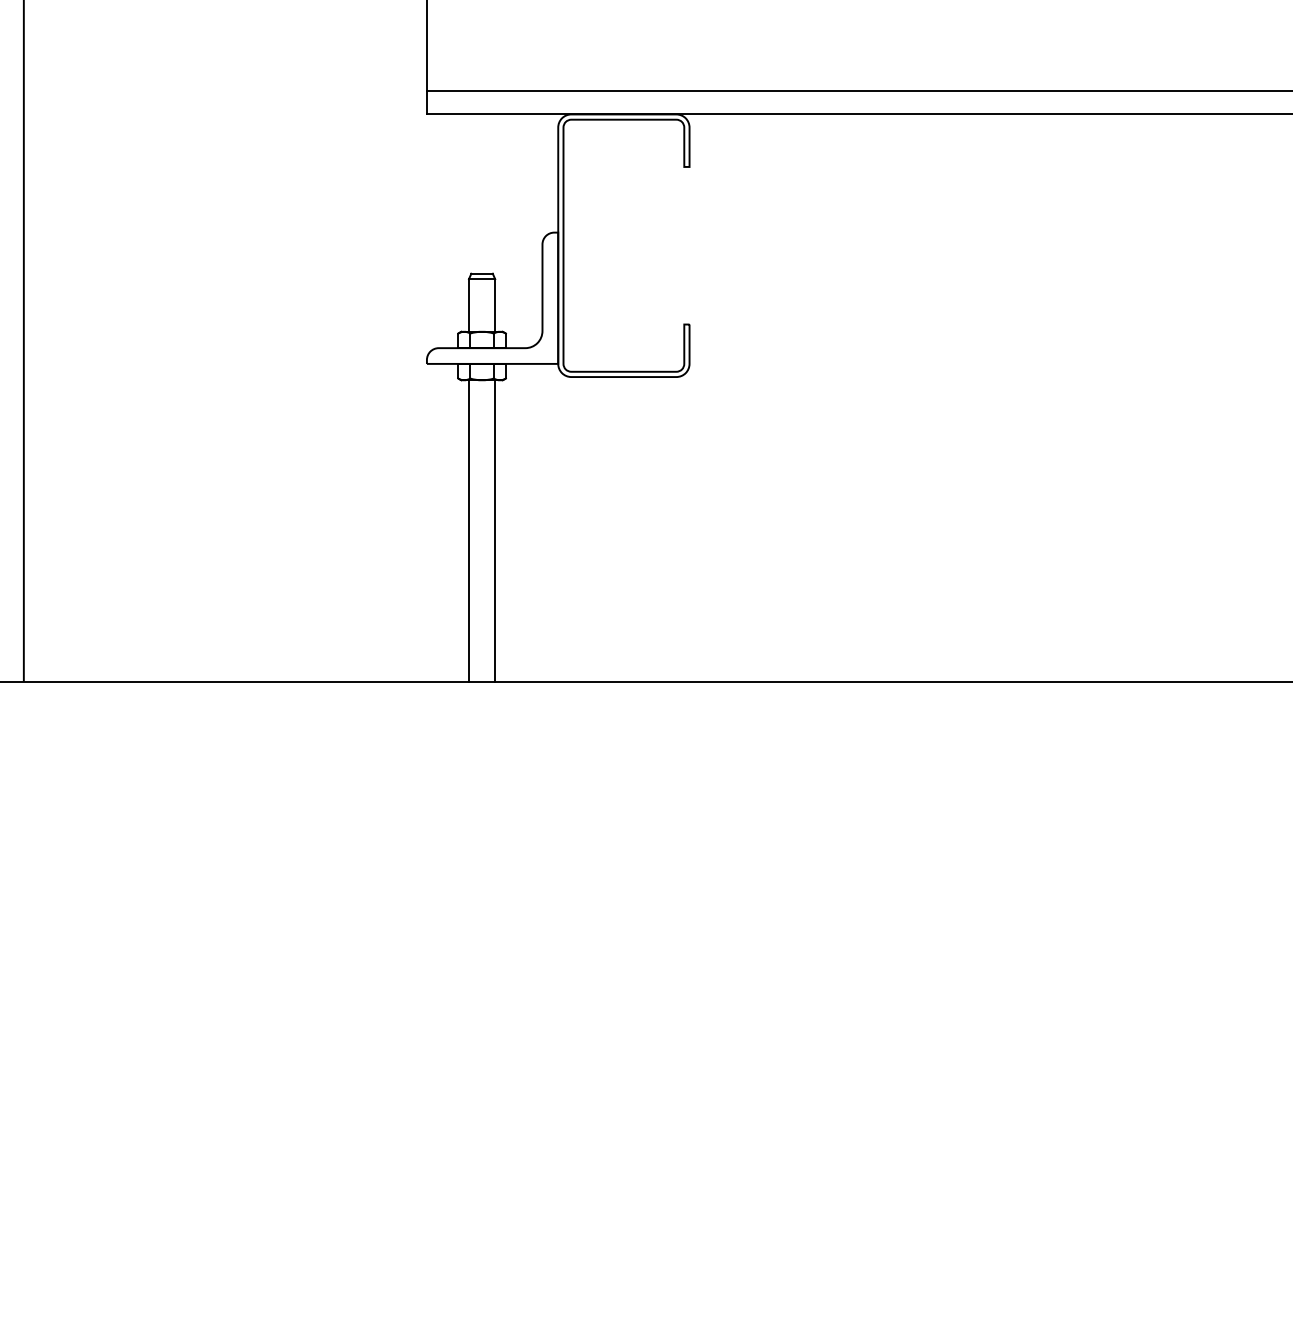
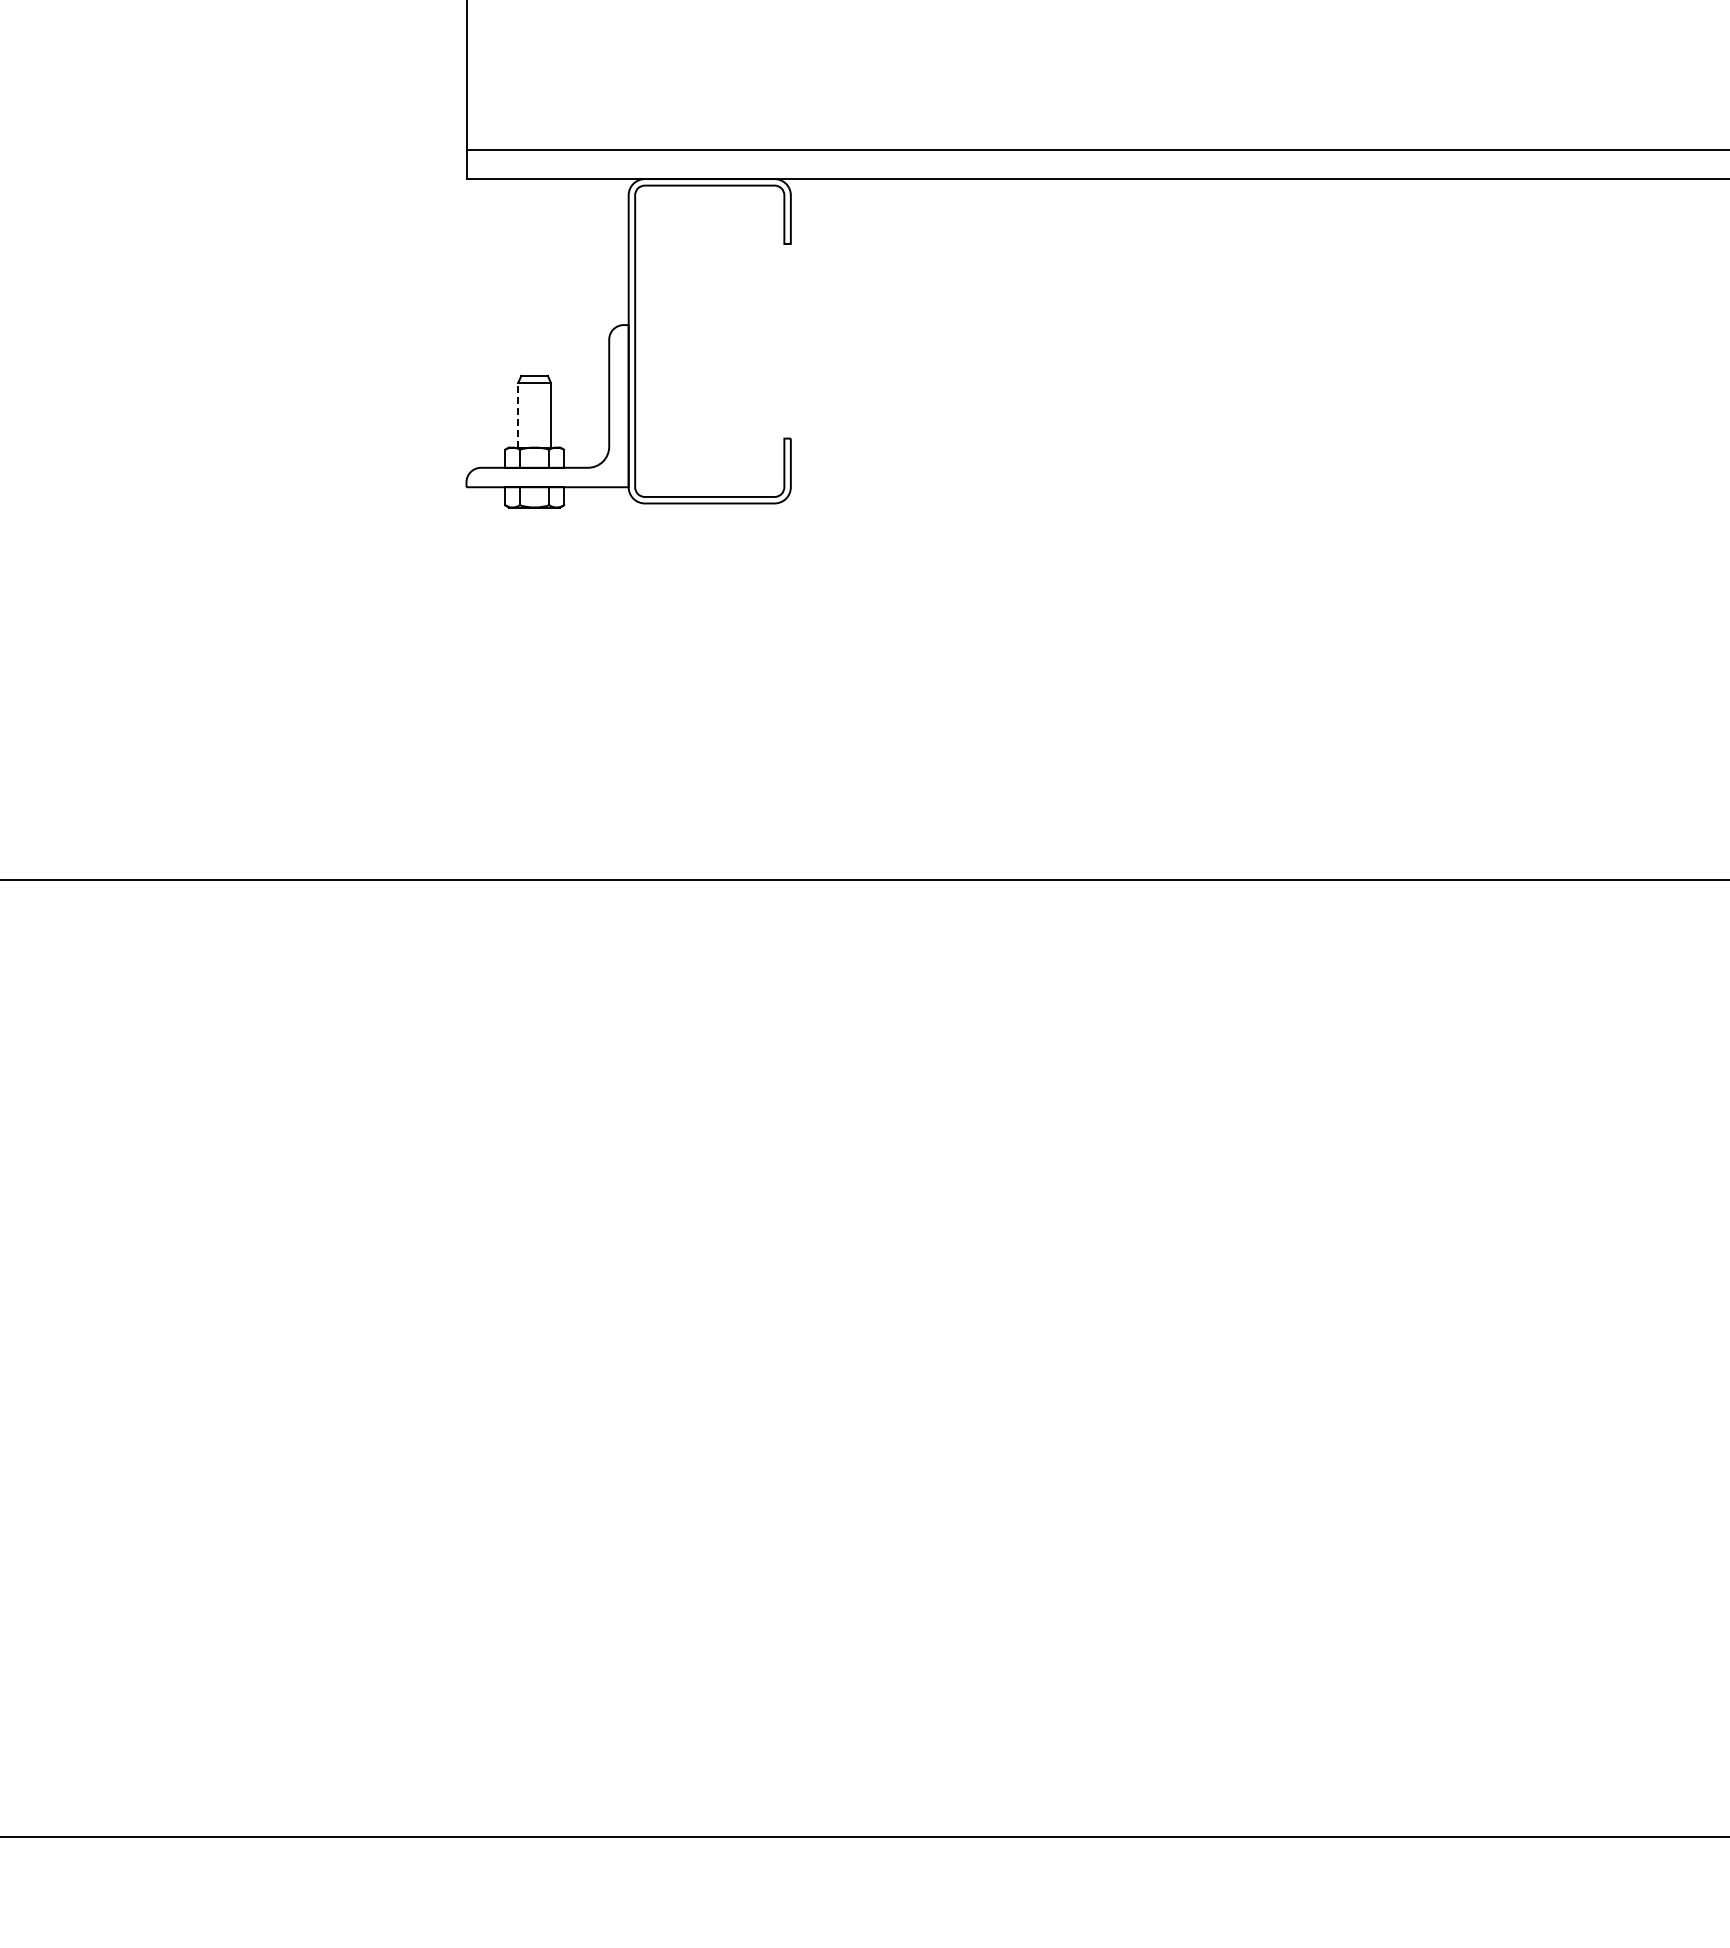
line: (469, 305) -> (518, 414), solid -> dashed
line: (469, 530) -> (518, 693), removed
line: (494, 530) -> (550, 693), removed

